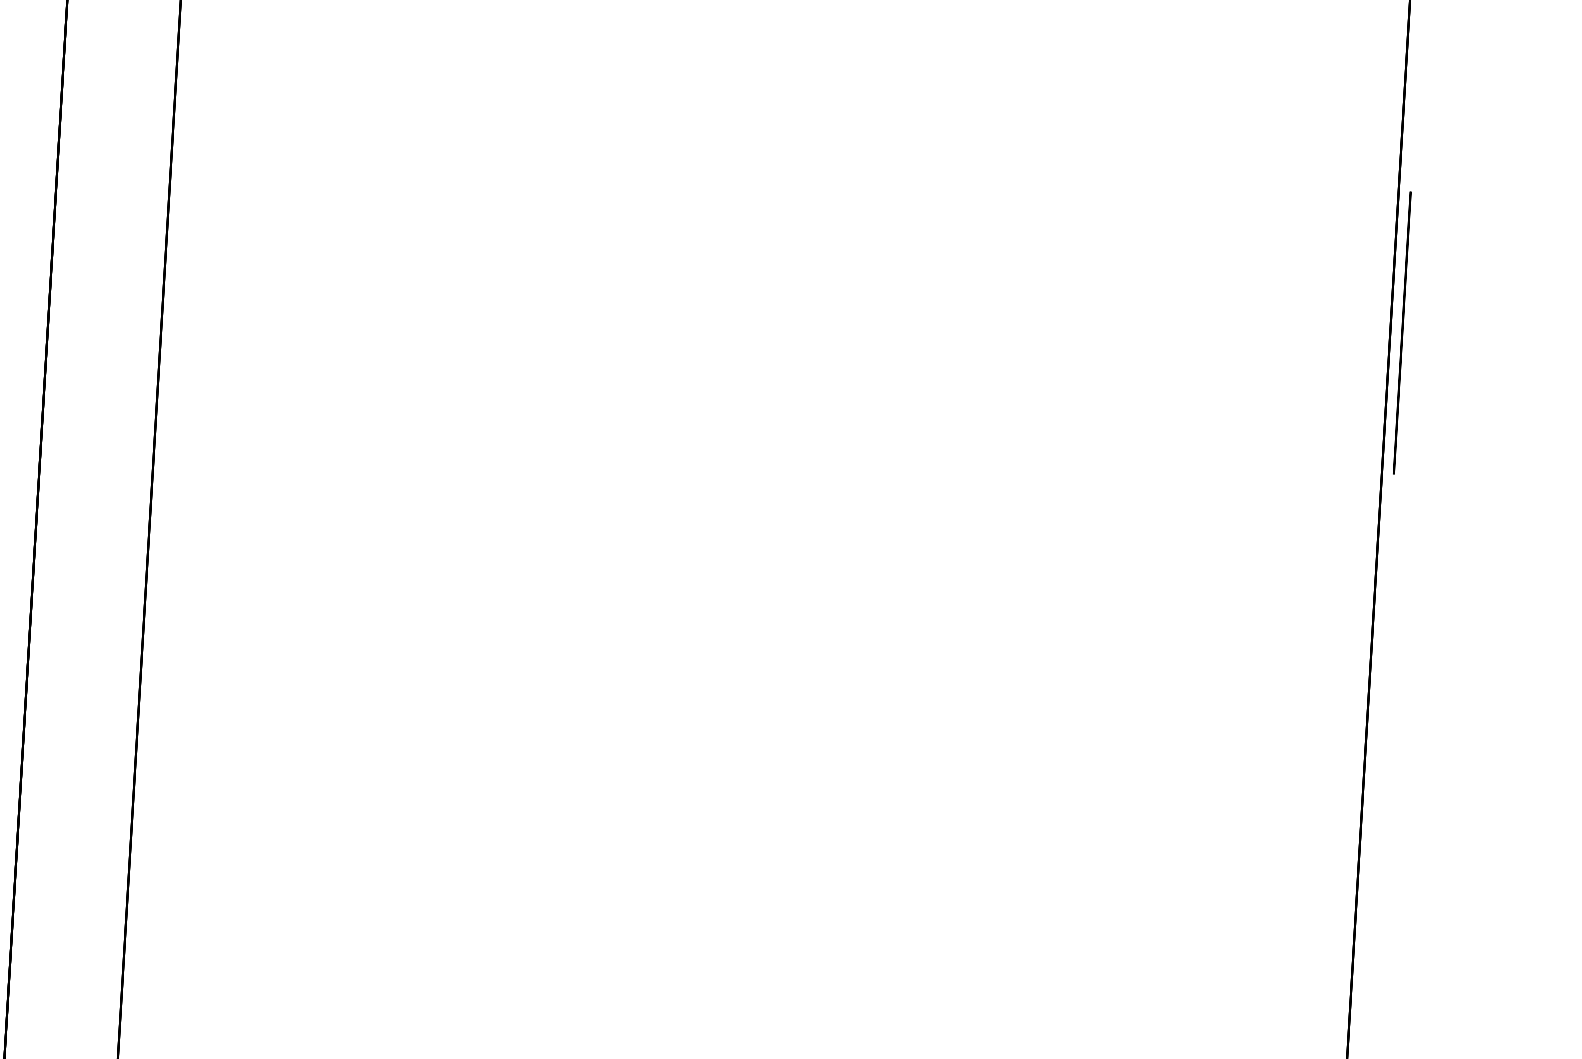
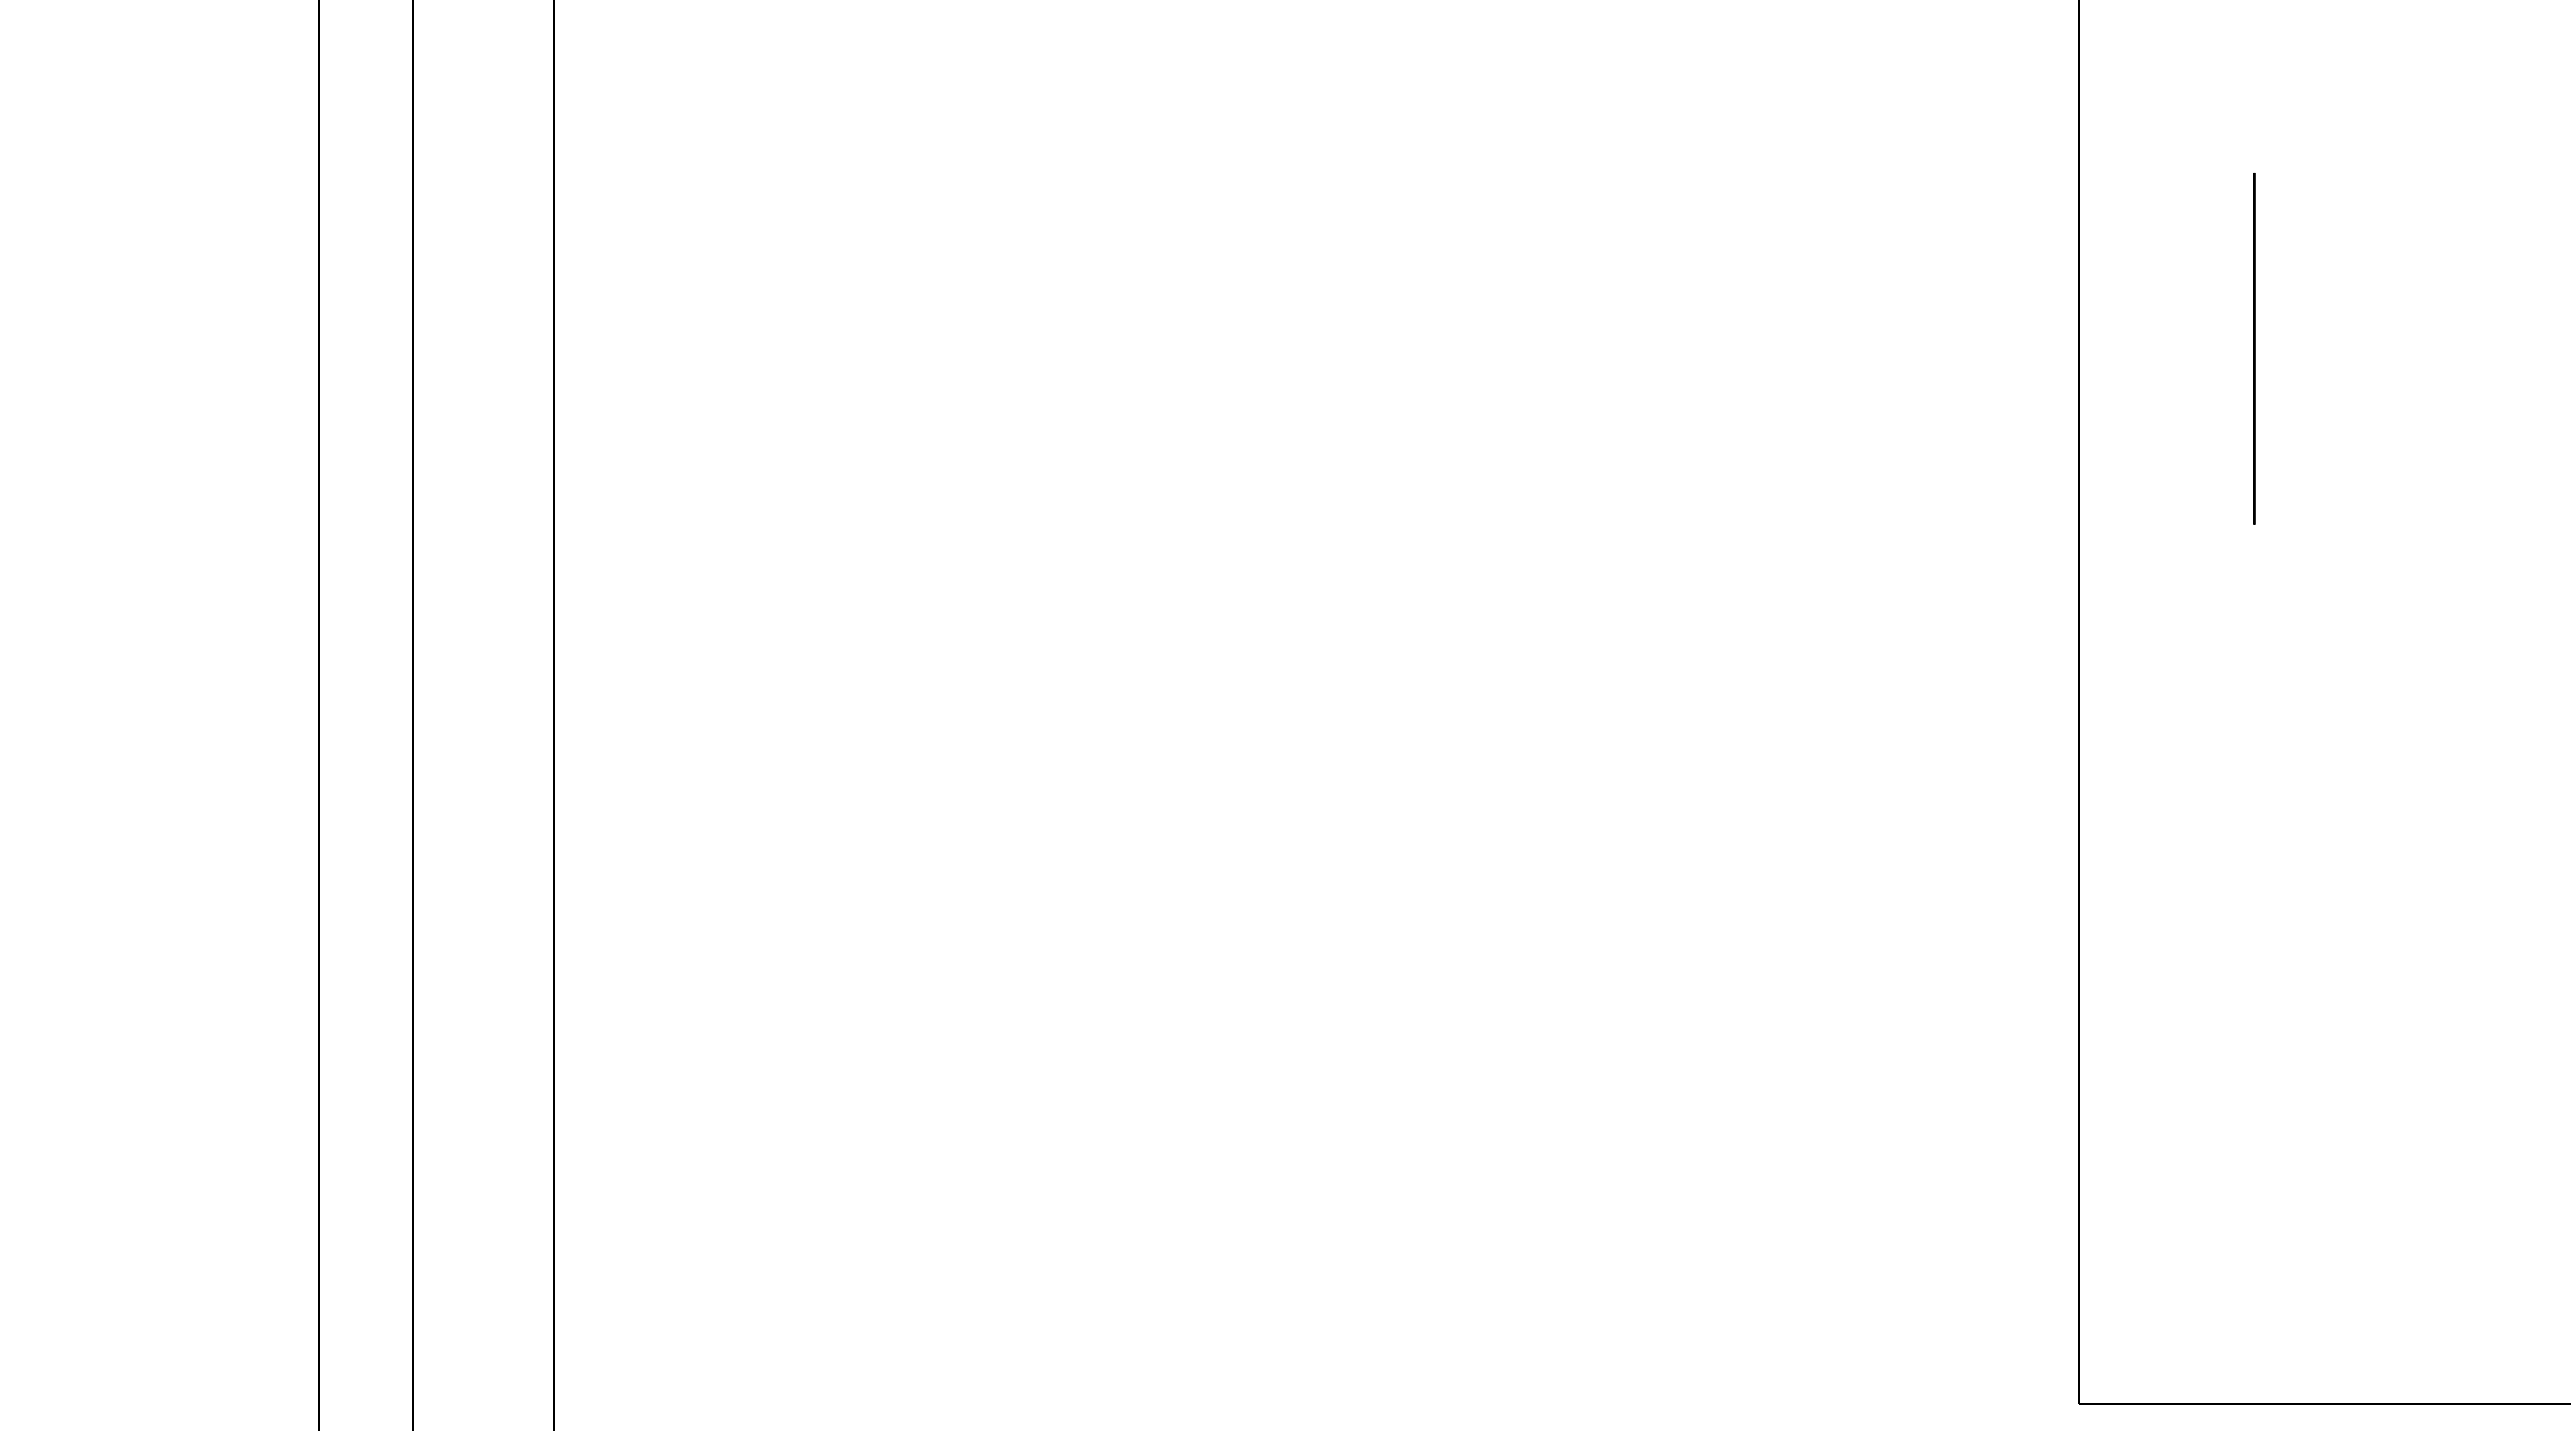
circle: (1402, 332) -> (2254, 348), moved

